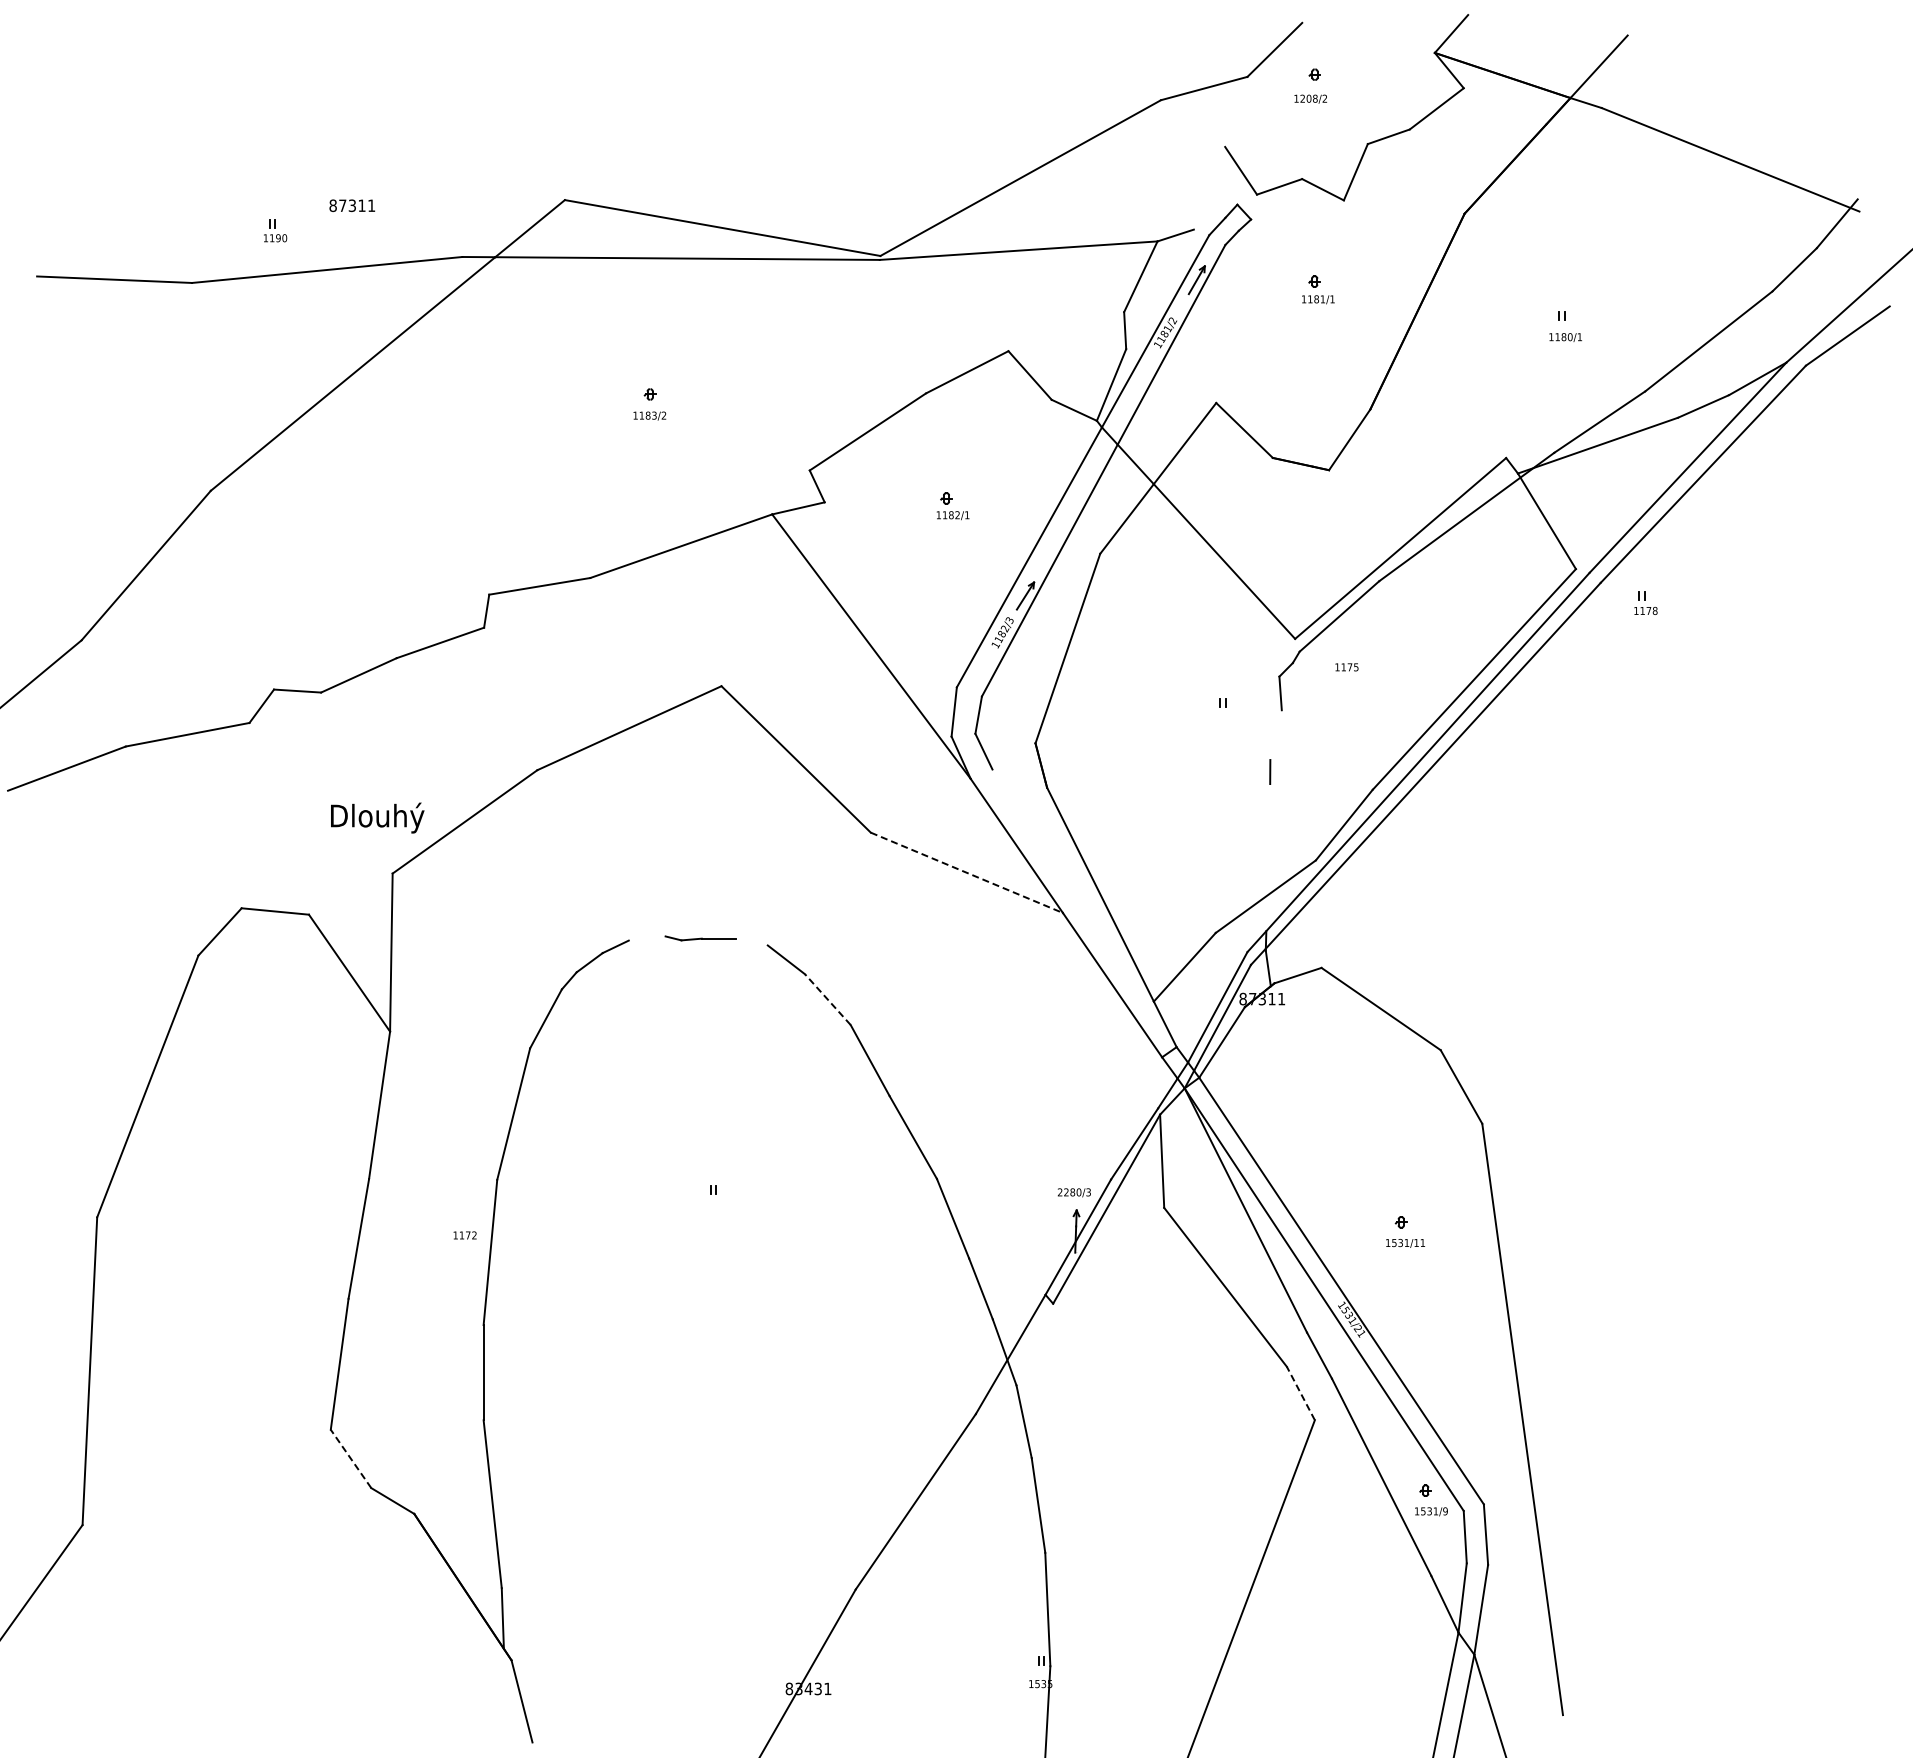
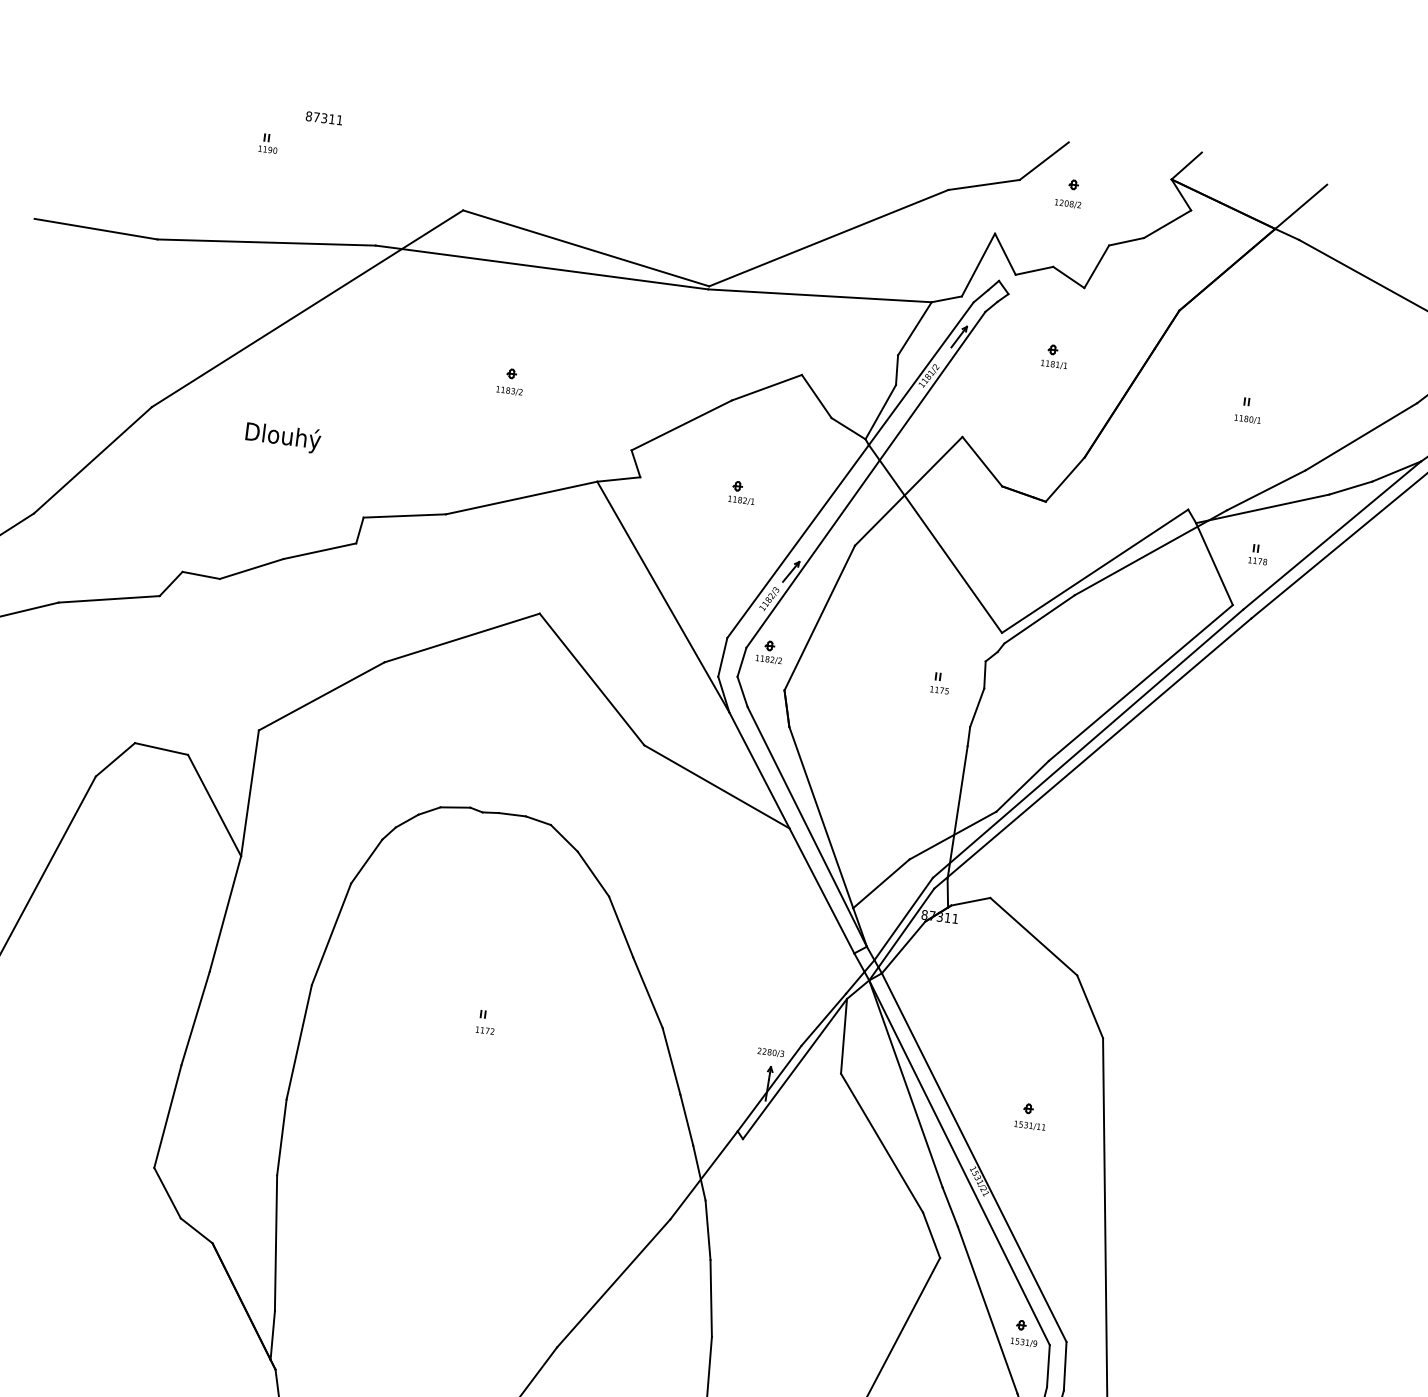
line: (1209, 187) -> (978, 264), added
text: (352, 205) -> (324, 118), moved
part: (275, 230) -> (268, 143), moved
part: (1645, 602) -> (1258, 554), moved
text: (1346, 667) -> (939, 690), moved
part: (1011, 698) -> (769, 652), added
line: (1275, 735) -> (976, 708), added
text: (377, 817) -> (283, 436), moved
line: (1268, 857) -> (959, 804), added
line: (967, 873) -> (717, 787), dashed -> solid
line: (1084, 908) -> (807, 827), added
line: (646, 938) -> (454, 807), added
line: (751, 941) -> (538, 820), added
line: (827, 999) -> (593, 874), dashed -> solid
text: (464, 1235) -> (484, 1030), moved
line: (1300, 1393) -> (931, 1235), dashed -> solid
line: (350, 1458) -> (167, 1192), dashed -> solid

